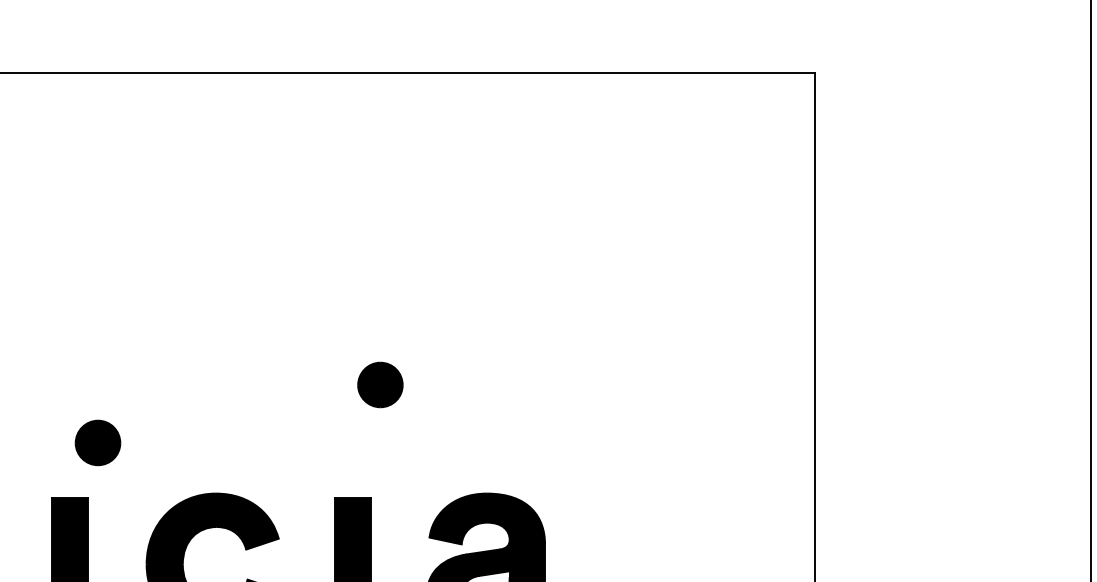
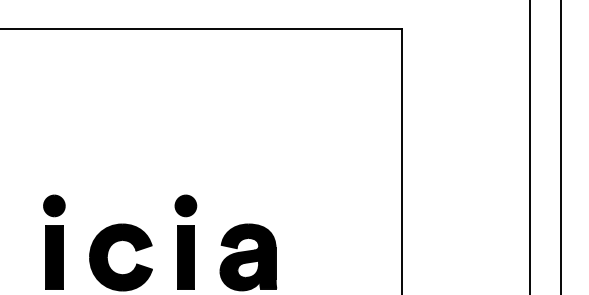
part: (379, 384) -> (185, 205), moved
part: (98, 442) -> (54, 205), moved

